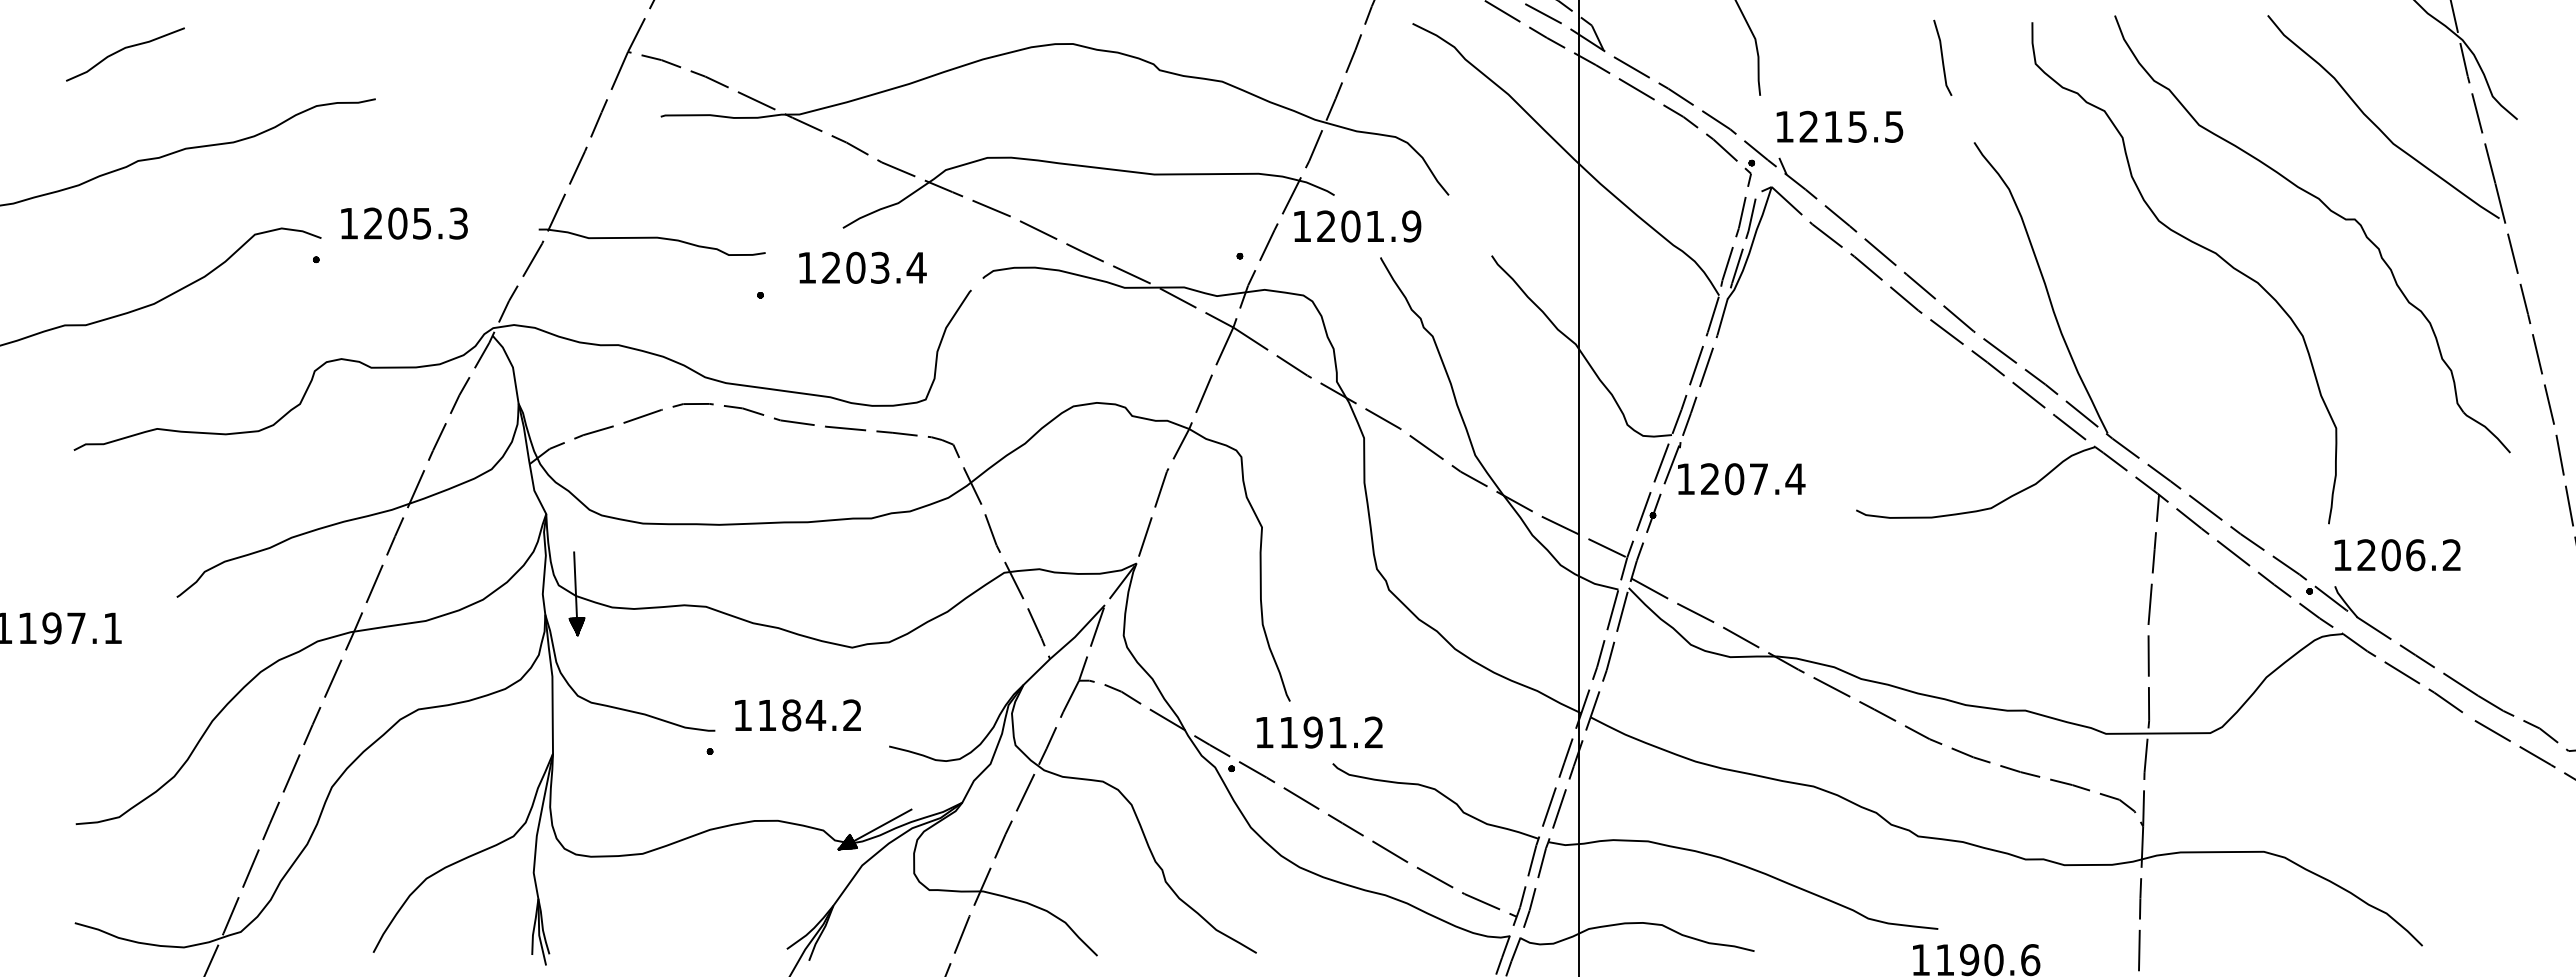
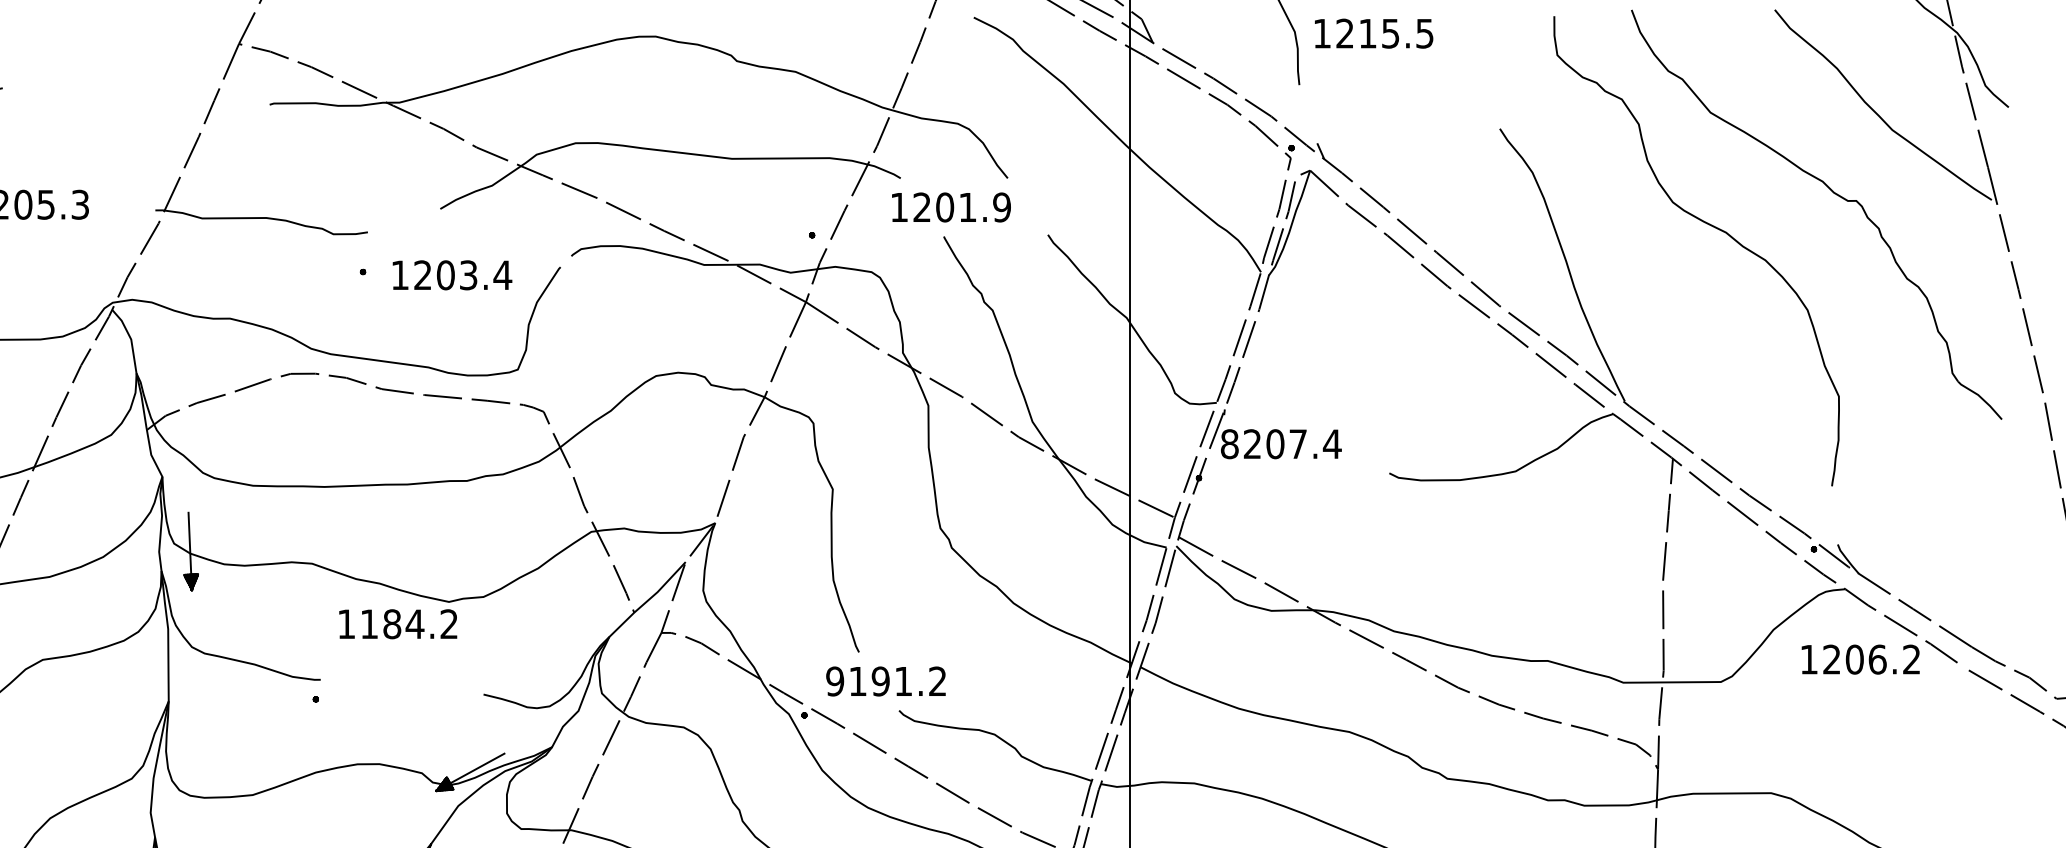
line: (1942, 57) -> (1470, 49), removed
text: (1839, 126) -> (1373, 33), moved
text: (1357, 226) -> (951, 207), moved
text: (862, 267) -> (452, 274), moved
text: (1685, 479) -> (1229, 444), 1207.4 -> 8207.4
text: (2397, 555) -> (1860, 659), moved
text: (797, 715) -> (397, 624), moved
text: (1264, 732) -> (835, 681), 1191.2 -> 9191.2

